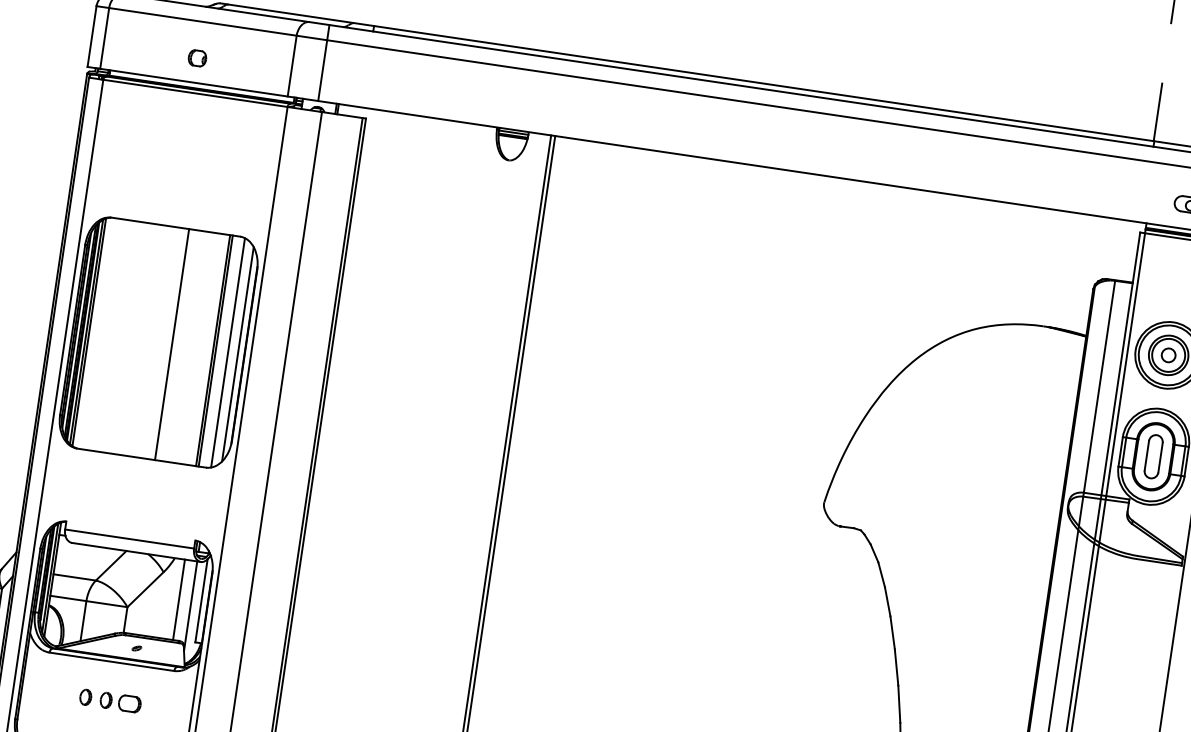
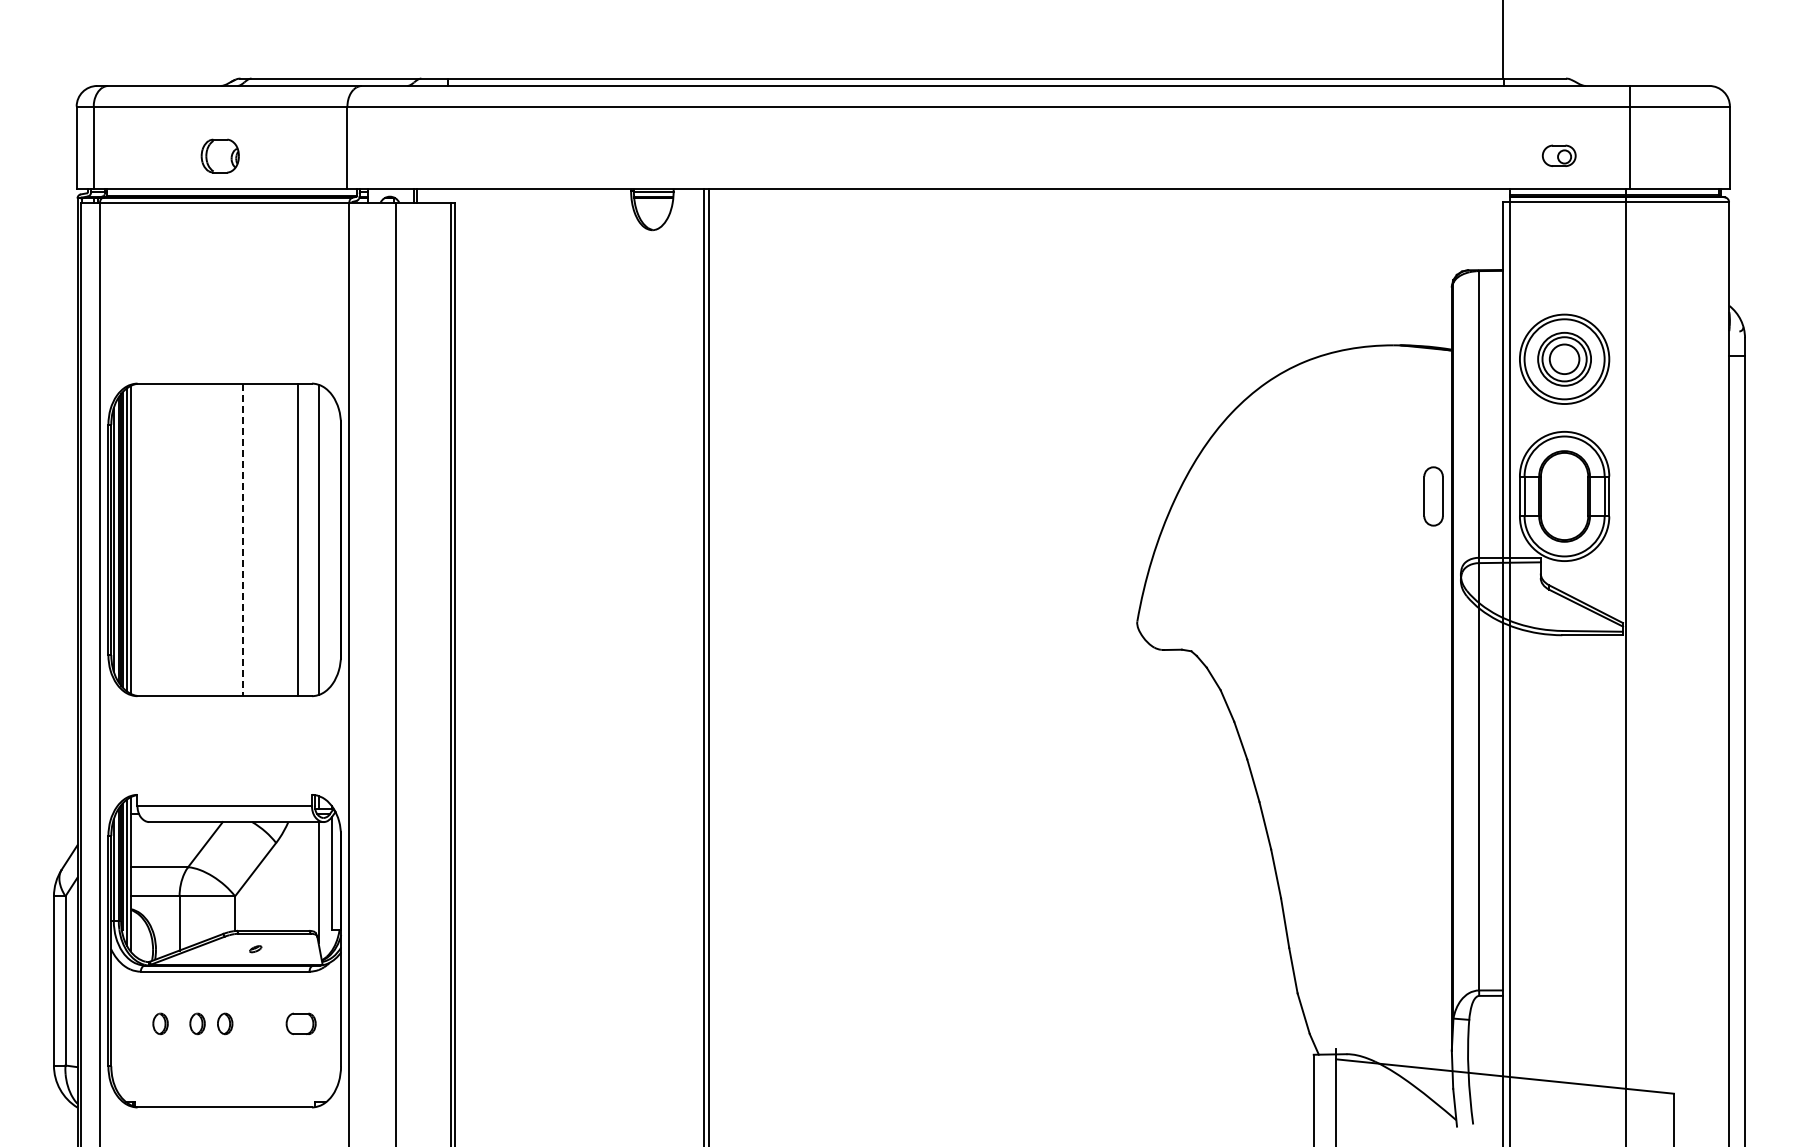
part: (197, 58) -> (220, 155), size x1.6
line: (323, 62) -> (388, 136), removed
line: (171, 345) -> (242, 540), solid -> dashed
line: (215, 350) -> (301, 539), removed
line: (237, 353) -> (331, 539), removed
circle: (1168, 355) -> (1564, 359), size x1.6
part: (1153, 456) -> (1433, 496), moved
line: (178, 599) -> (301, 876), removed
part: (58, 693) -> (160, 1023), added
part: (129, 703) -> (300, 1023), moved

